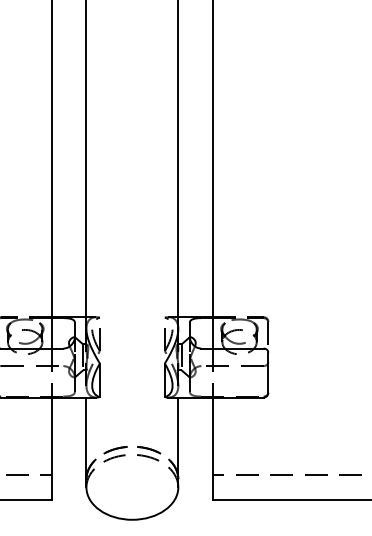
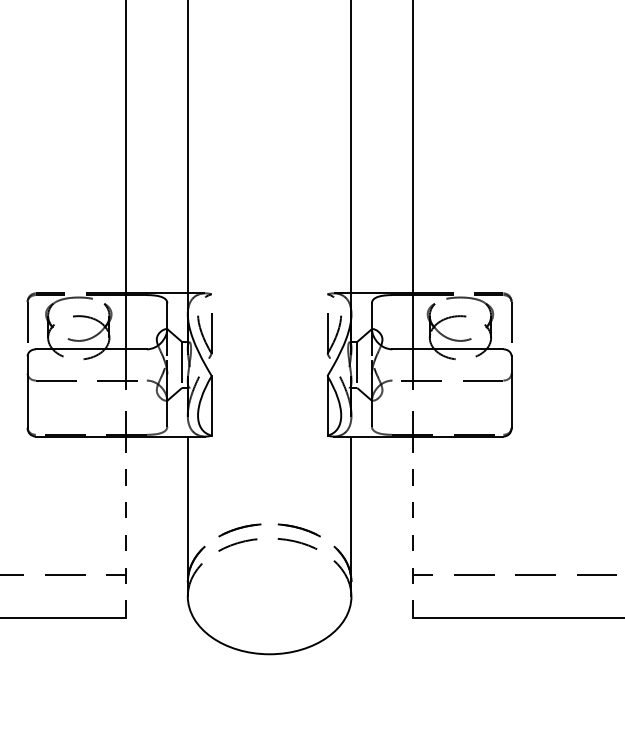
line: (51, 448) -> (125, 527), solid -> dashed
line: (212, 448) -> (412, 527), solid -> dashed

